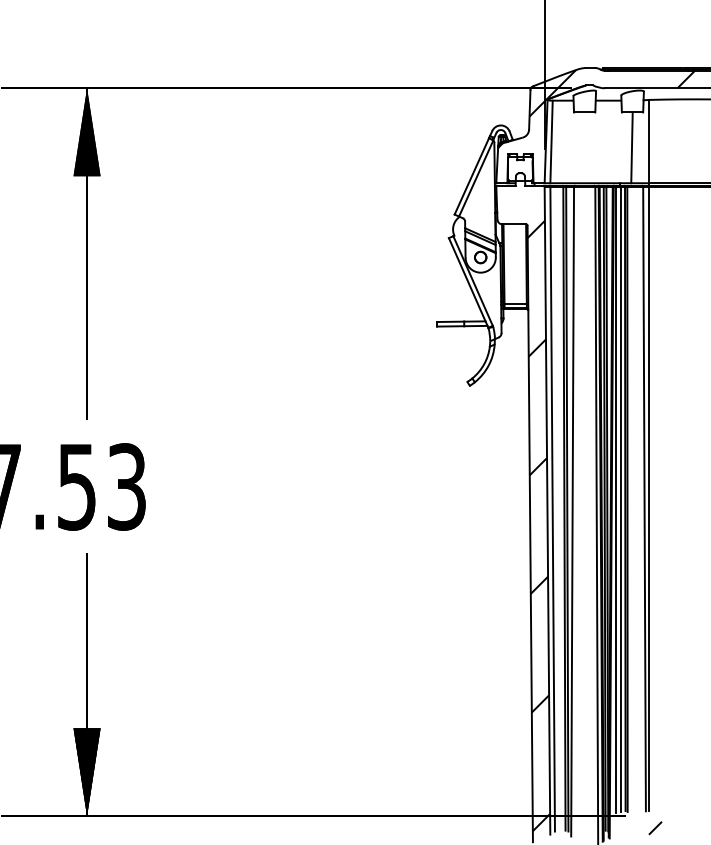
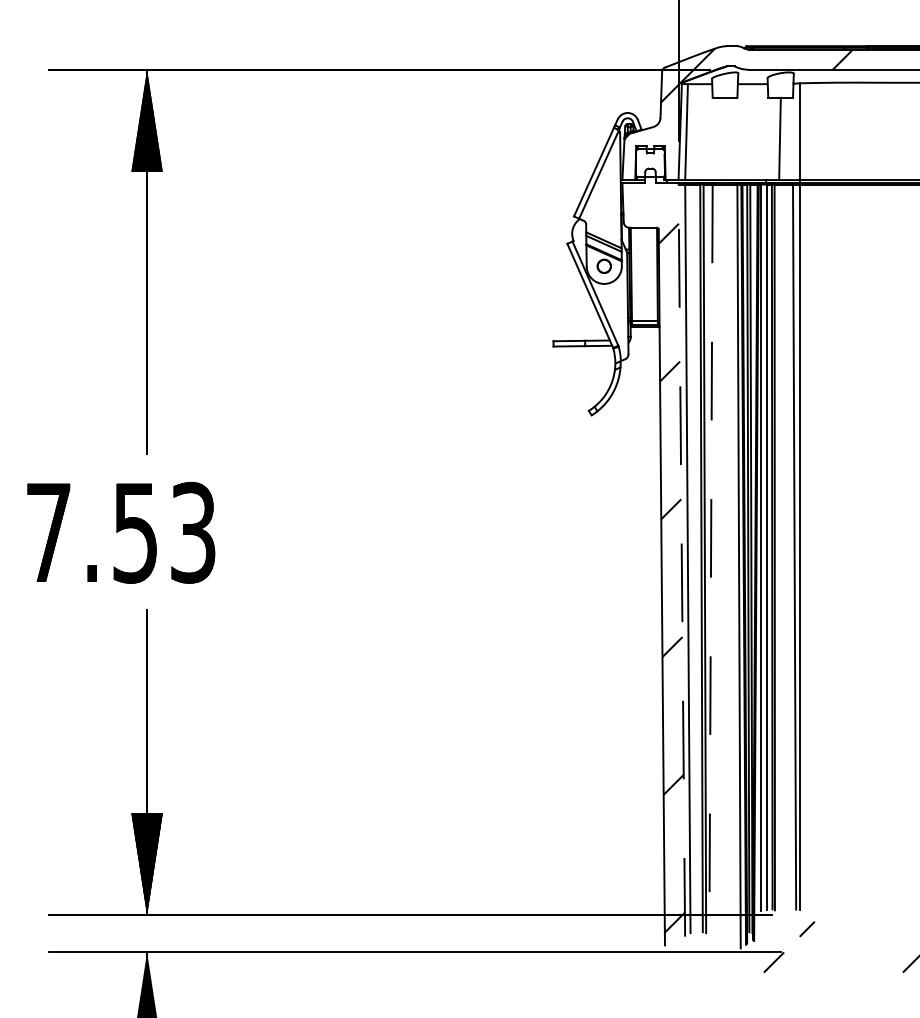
line: (547, 510) -> (681, 560), solid -> dashed
line: (573, 512) -> (711, 562), solid -> dashed

